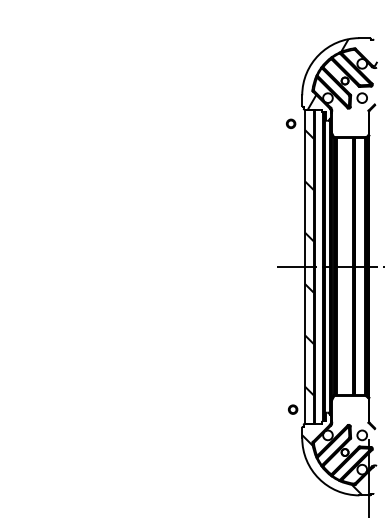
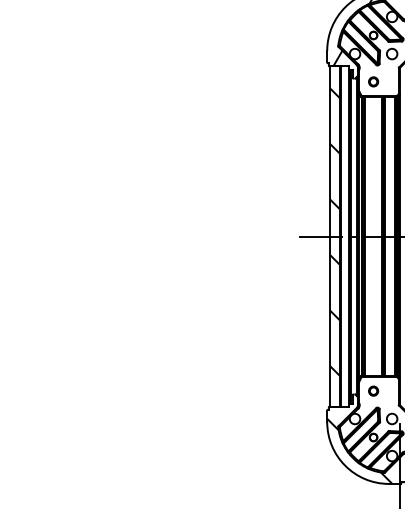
part: (291, 123) -> (374, 81), moved
part: (293, 409) -> (374, 390), moved

